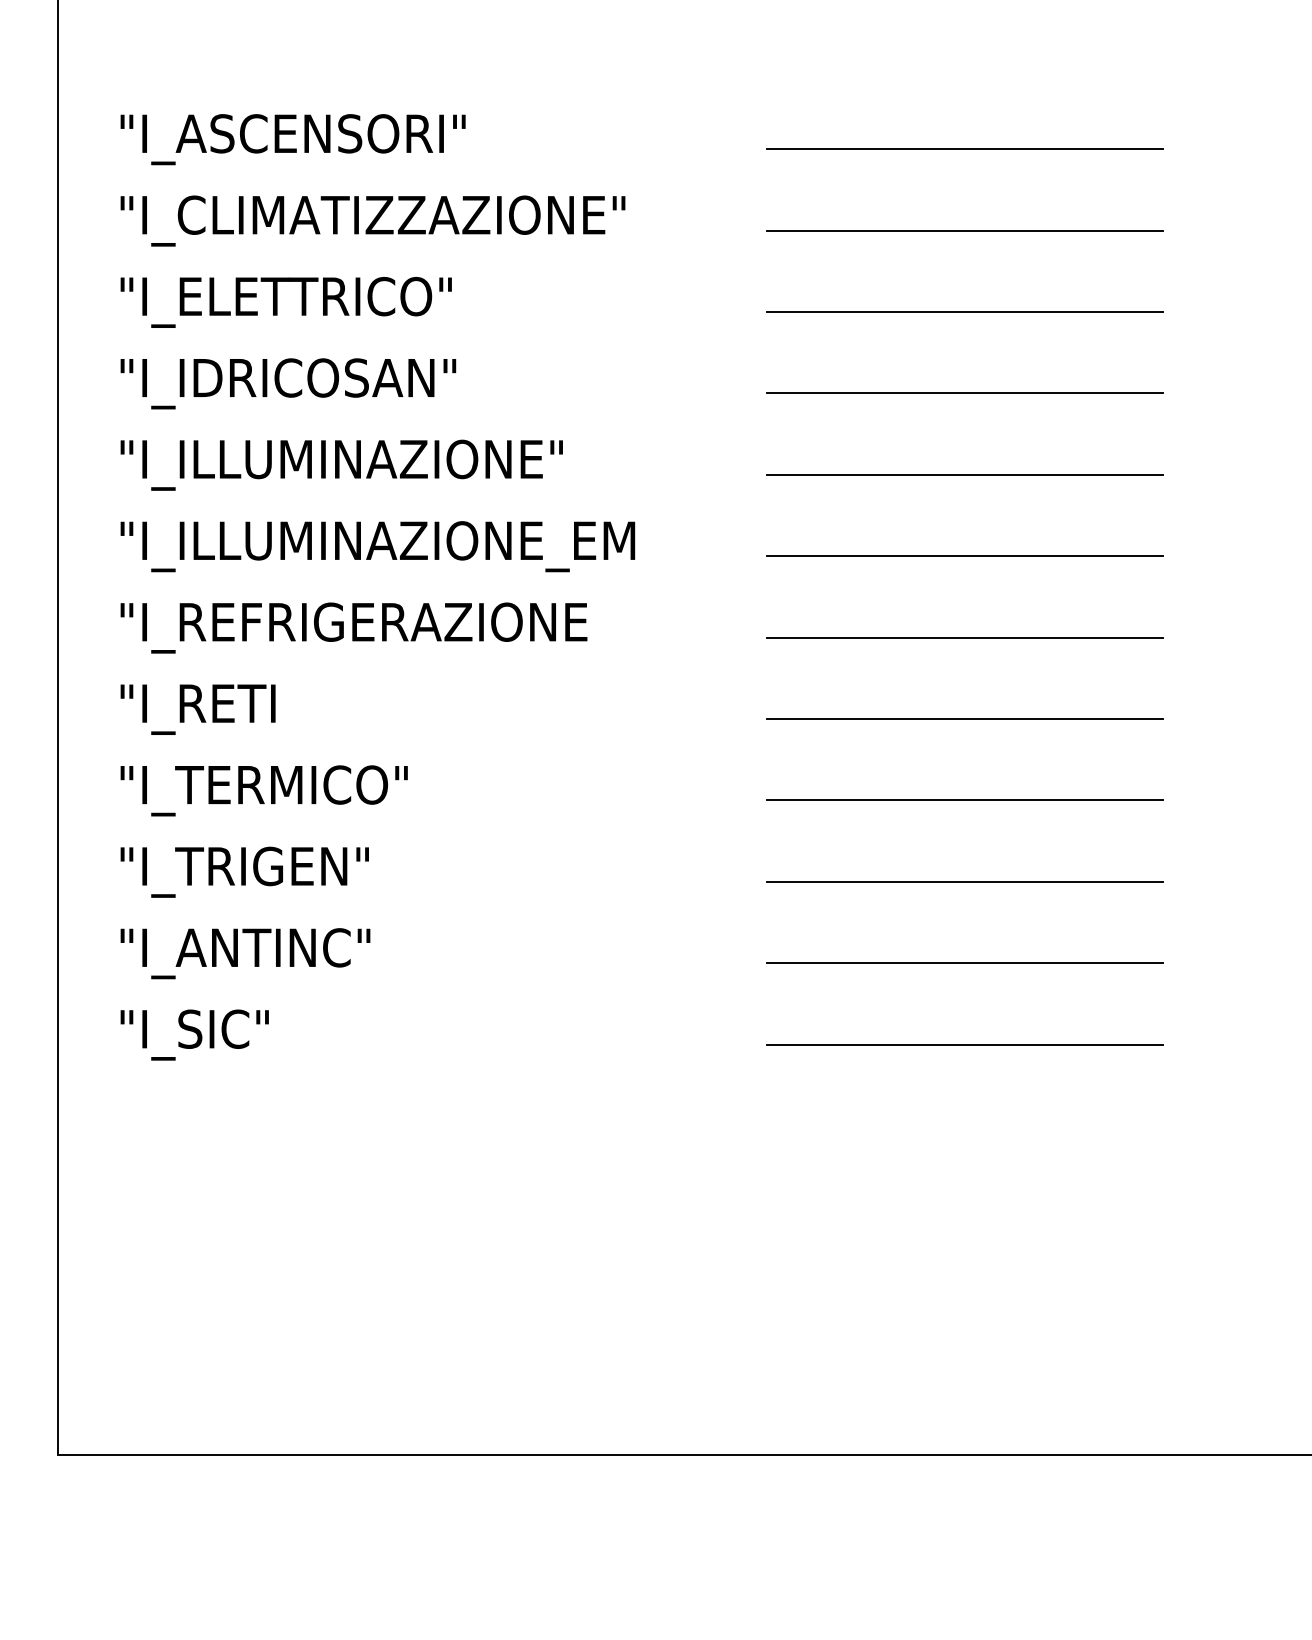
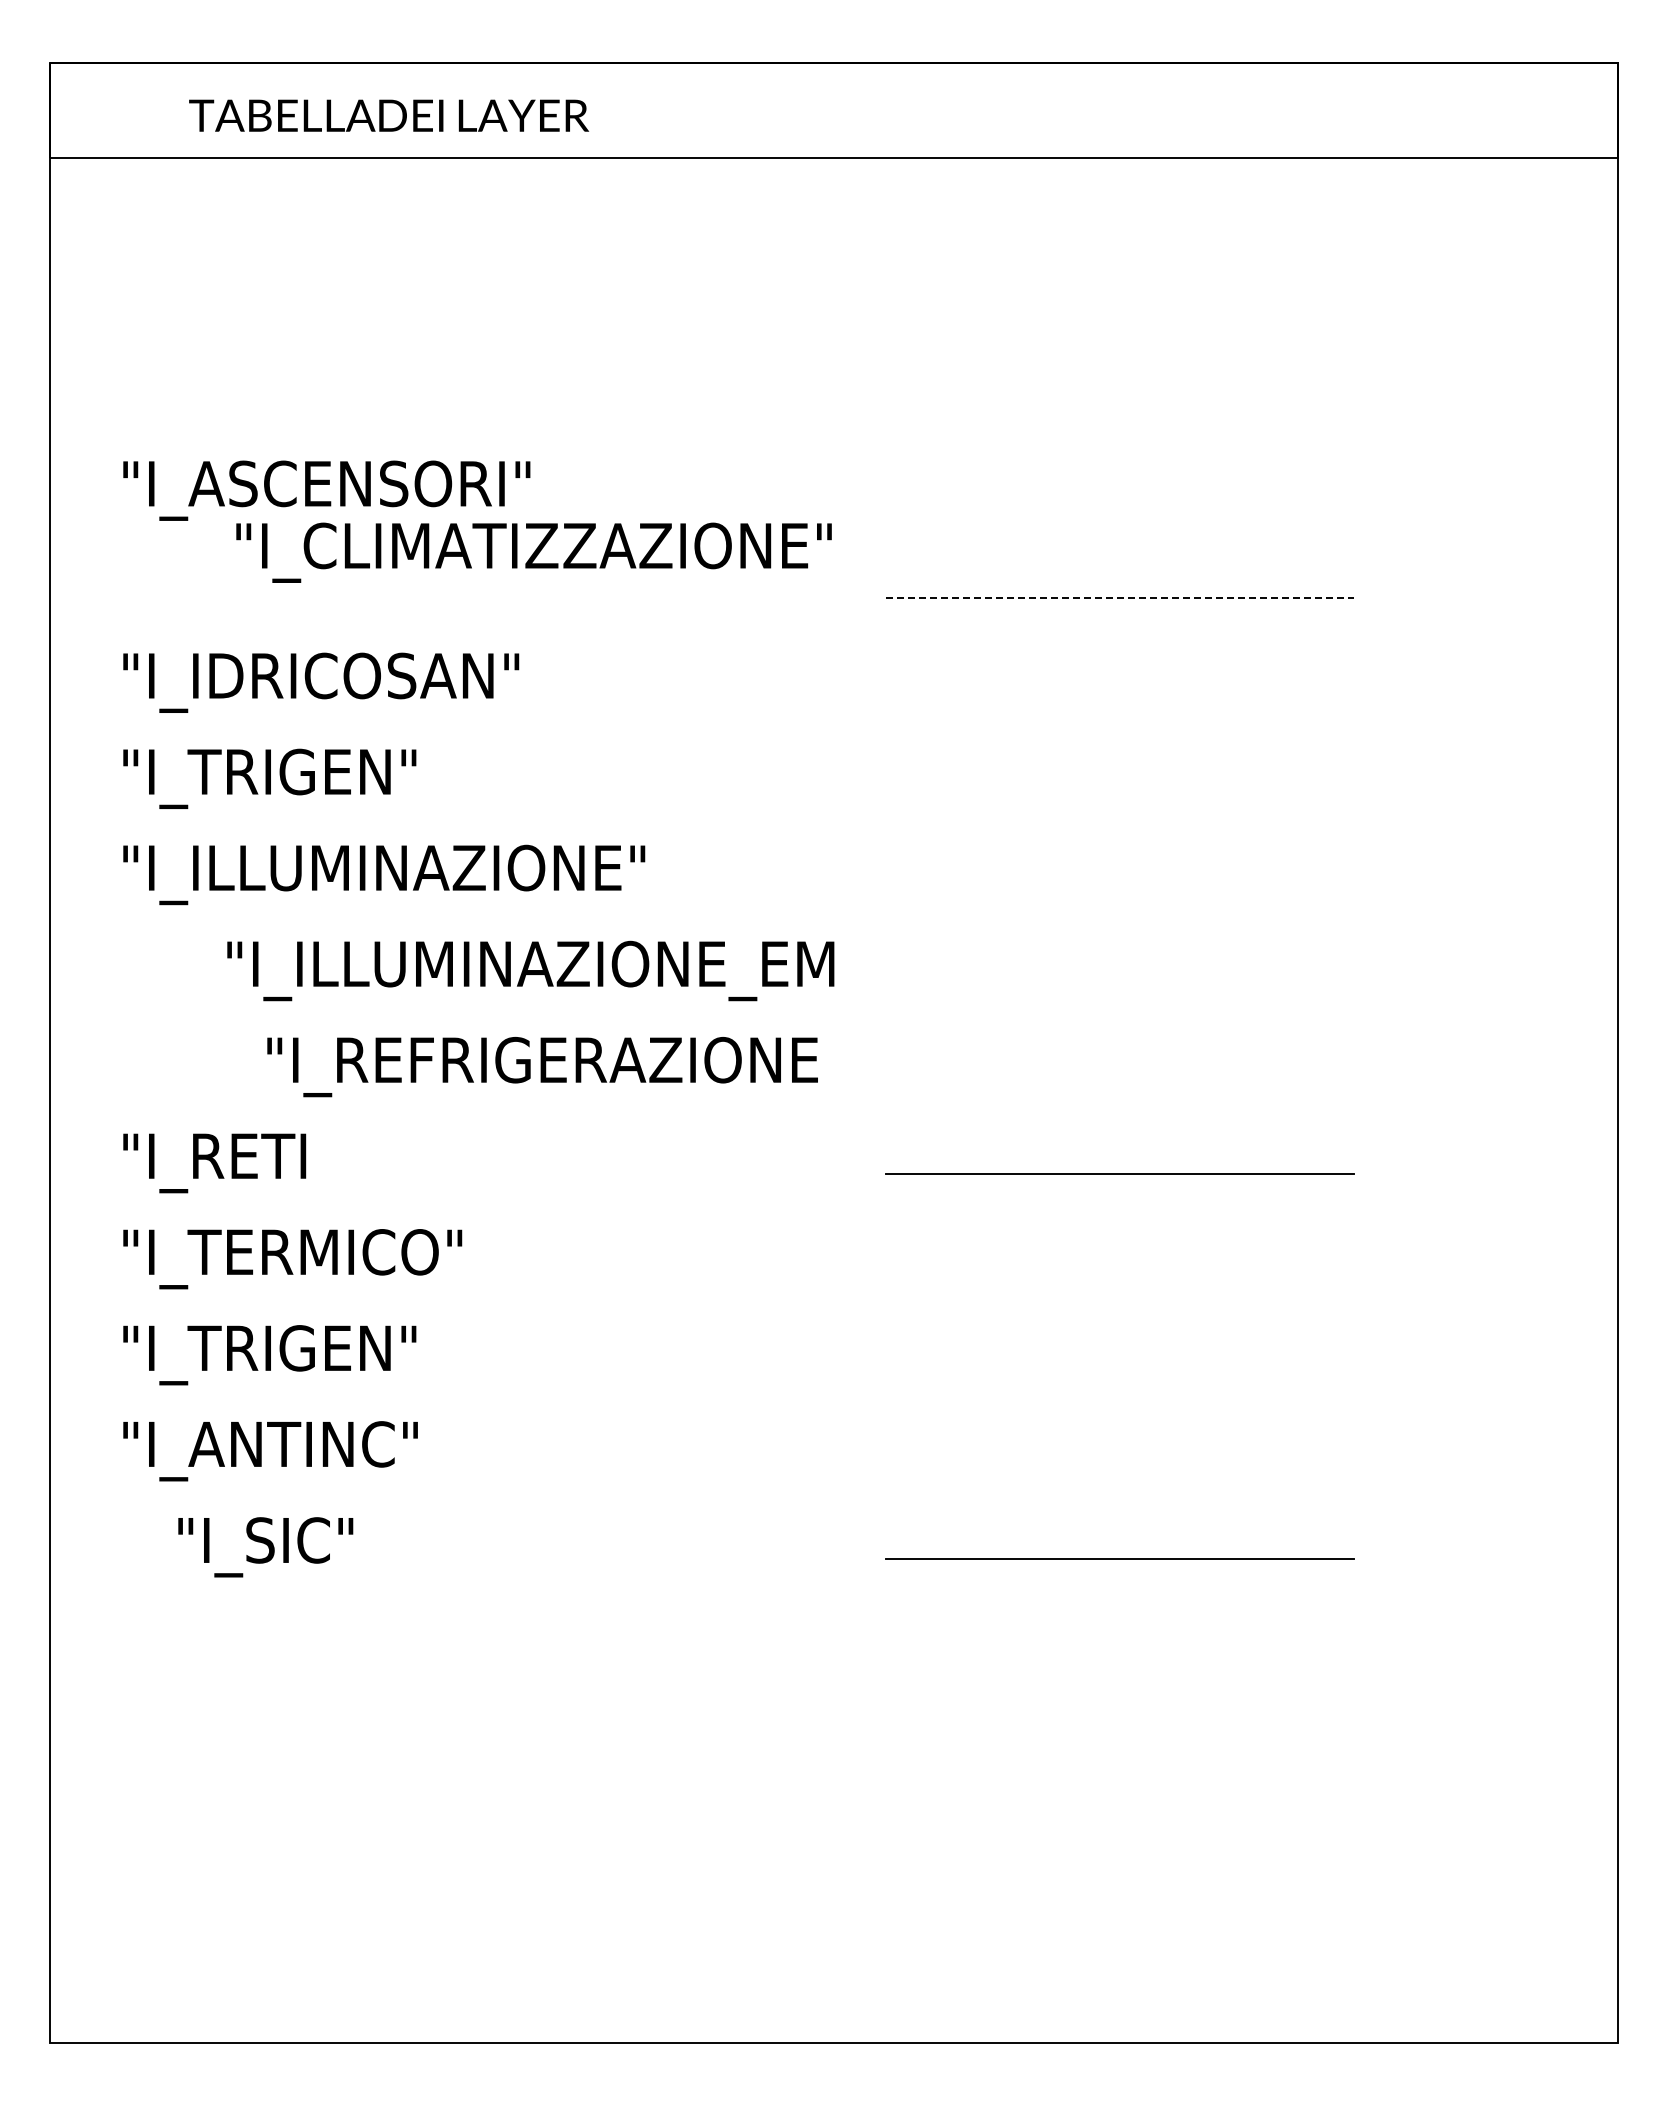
line: (964, 149) -> (1119, 502), removed
text: (372, 220) -> (533, 552), moved
line: (965, 230) -> (1120, 598), solid -> dashed
text: (319, 296) -> (358, 675), "I_ELETTRICO" -> "I_IDRICOSAN"
line: (964, 312) -> (1119, 694), removed
text: (315, 377) -> (353, 771), "I_IDRICOSAN" -> "I_TRIGEN"
line: (964, 393) -> (1119, 790), removed
line: (964, 475) -> (1119, 886), removed
text: (377, 546) -> (530, 970), moved
line: (964, 556) -> (1119, 982), removed
text: (353, 628) -> (542, 1067), moved
line: (964, 637) -> (1119, 1078), removed
line: (964, 800) -> (1119, 1270), removed
line: (964, 880) -> (1119, 1365), removed
line: (964, 963) -> (1119, 1462), removed
text: (194, 1035) -> (265, 1547), moved

